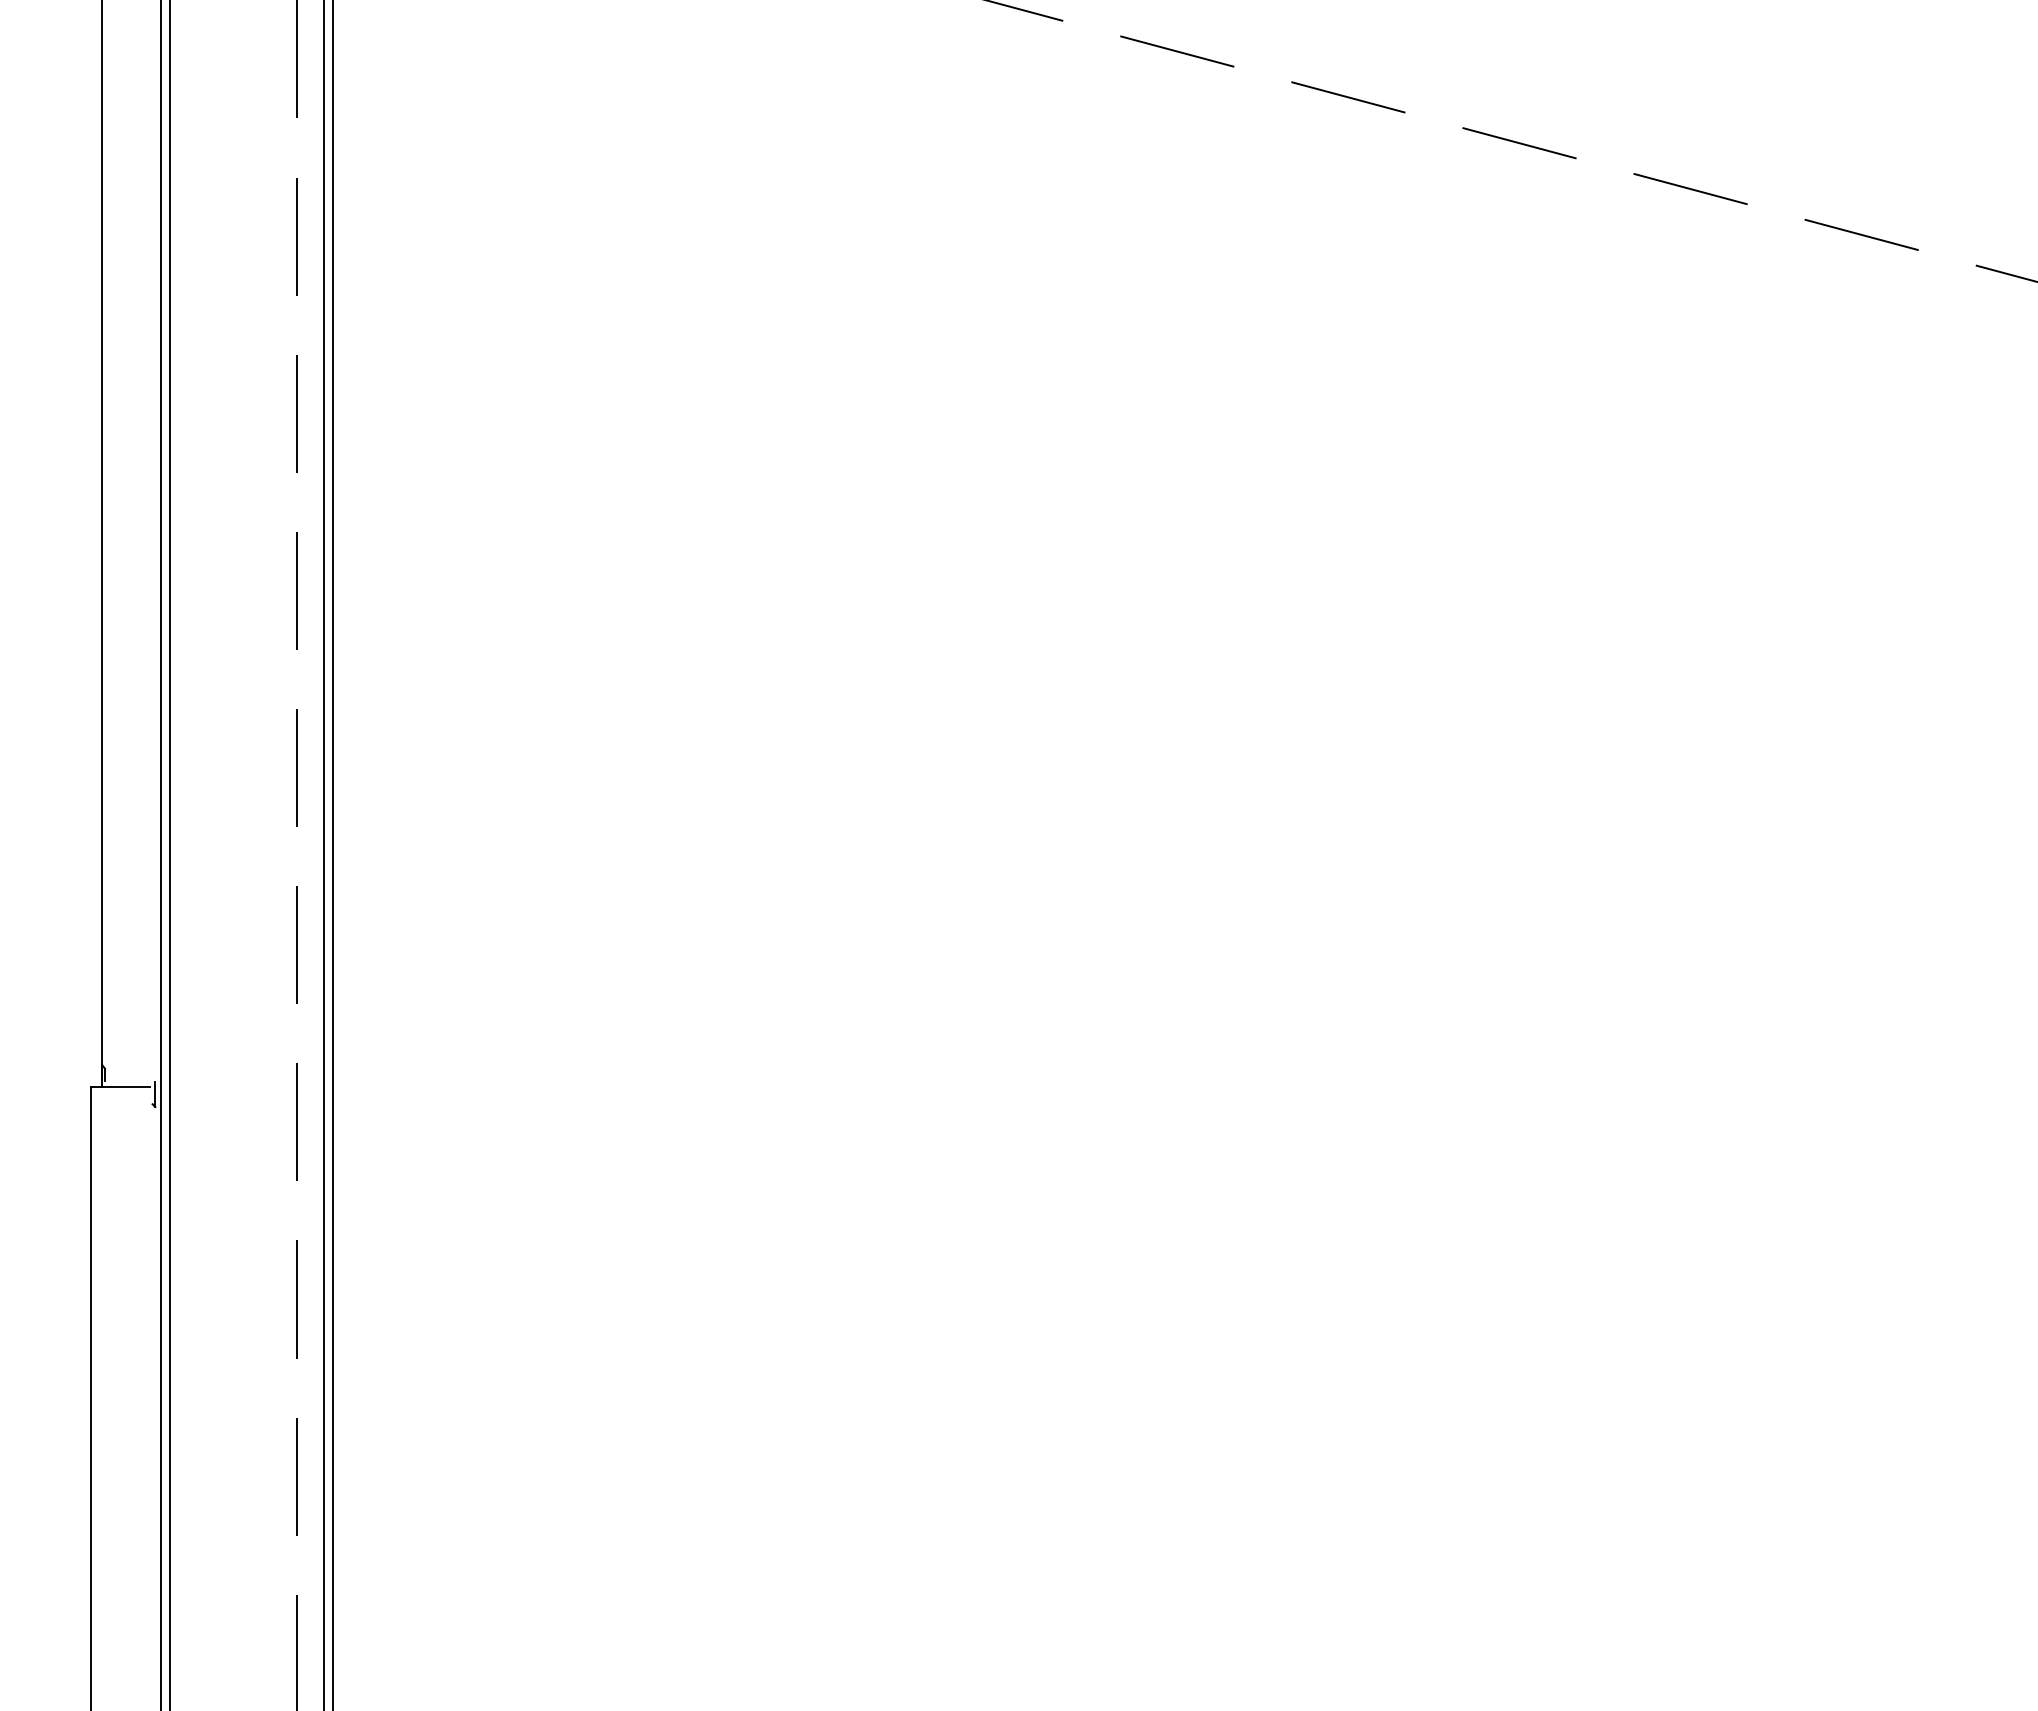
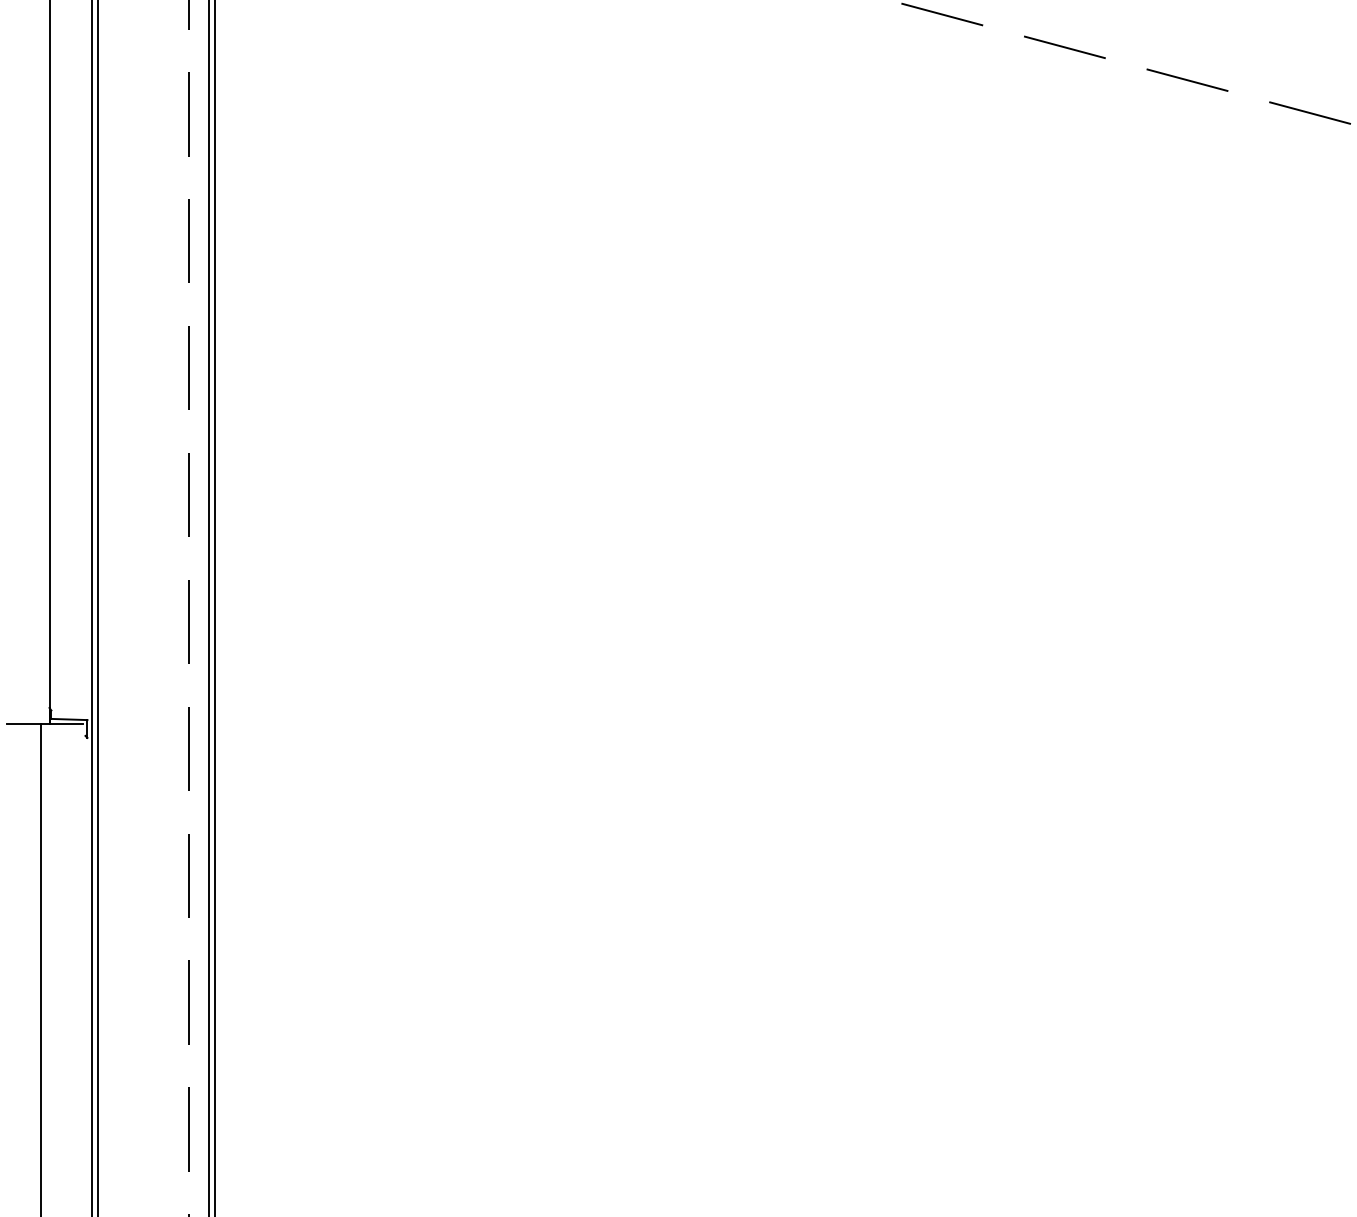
line: (130, 1081) -> (69, 719), added
line: (66, 1086) -> (23, 723), added

